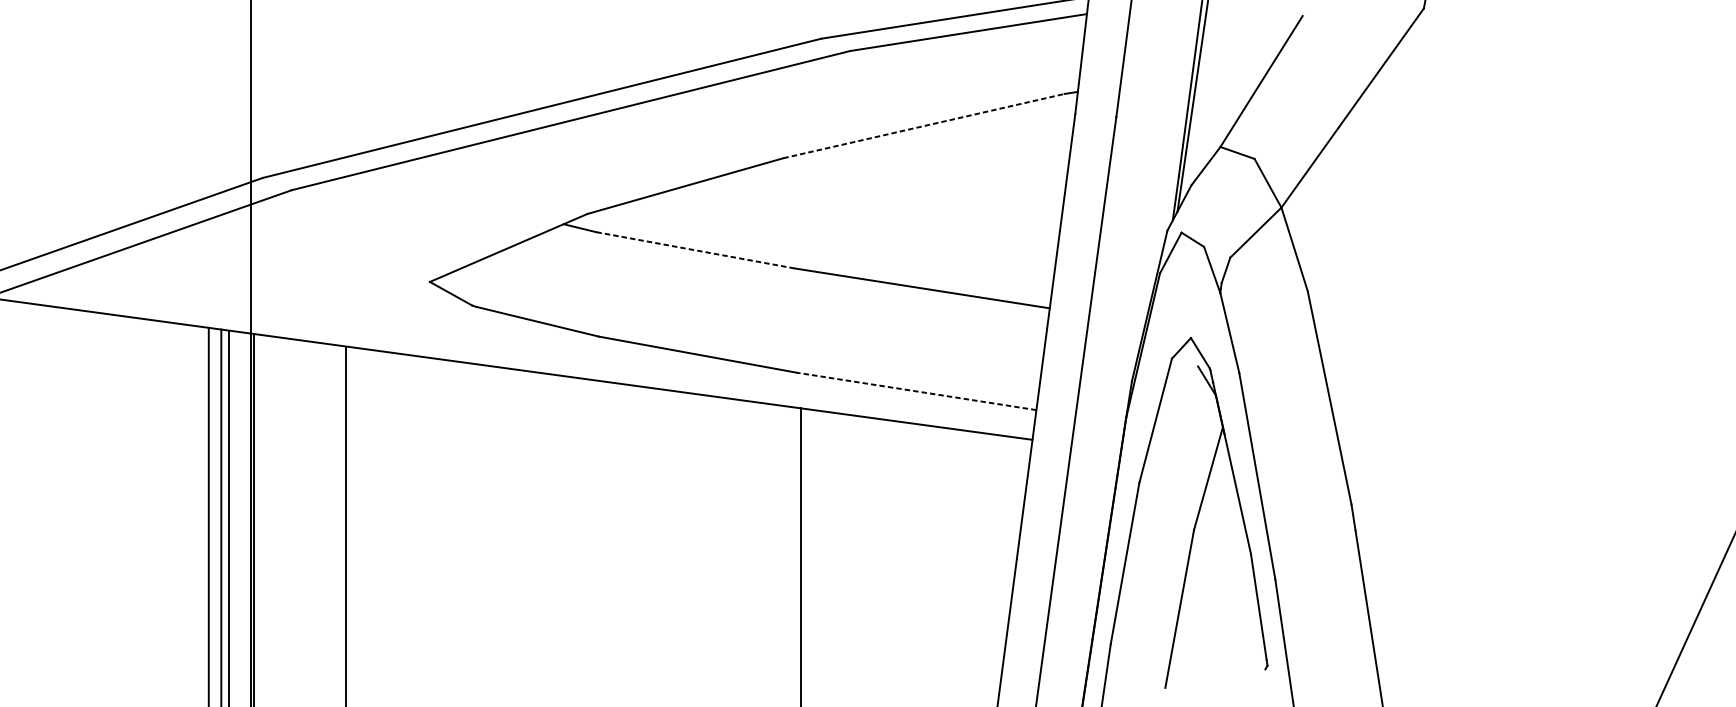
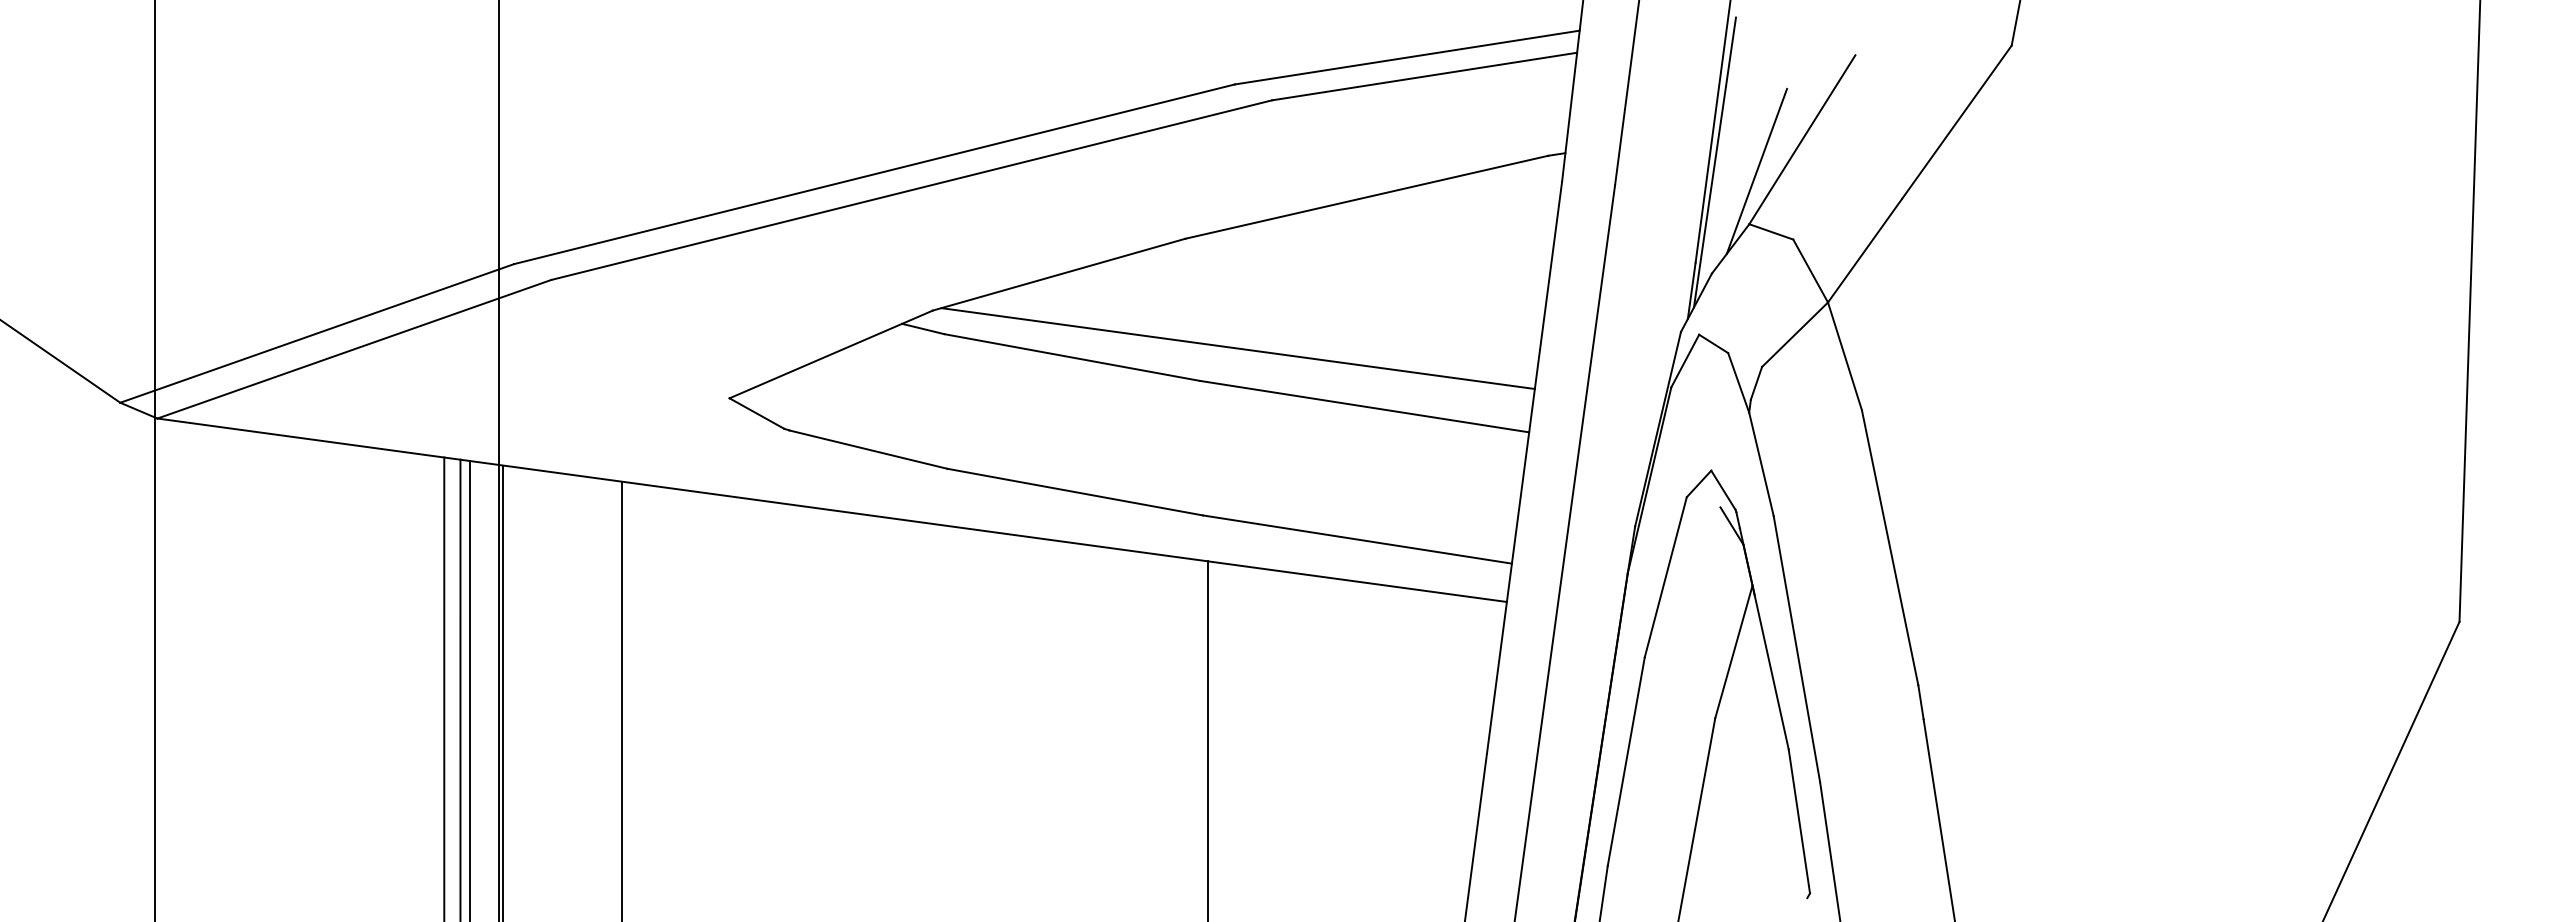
line: (1226, 105) -> (1756, 170), added
line: (924, 126) -> (1367, 197), dashed -> solid
line: (823, 243) -> (1237, 348), added
line: (695, 250) -> (1071, 357), dashed -> solid
line: (916, 391) -> (1357, 539), dashed -> solid

